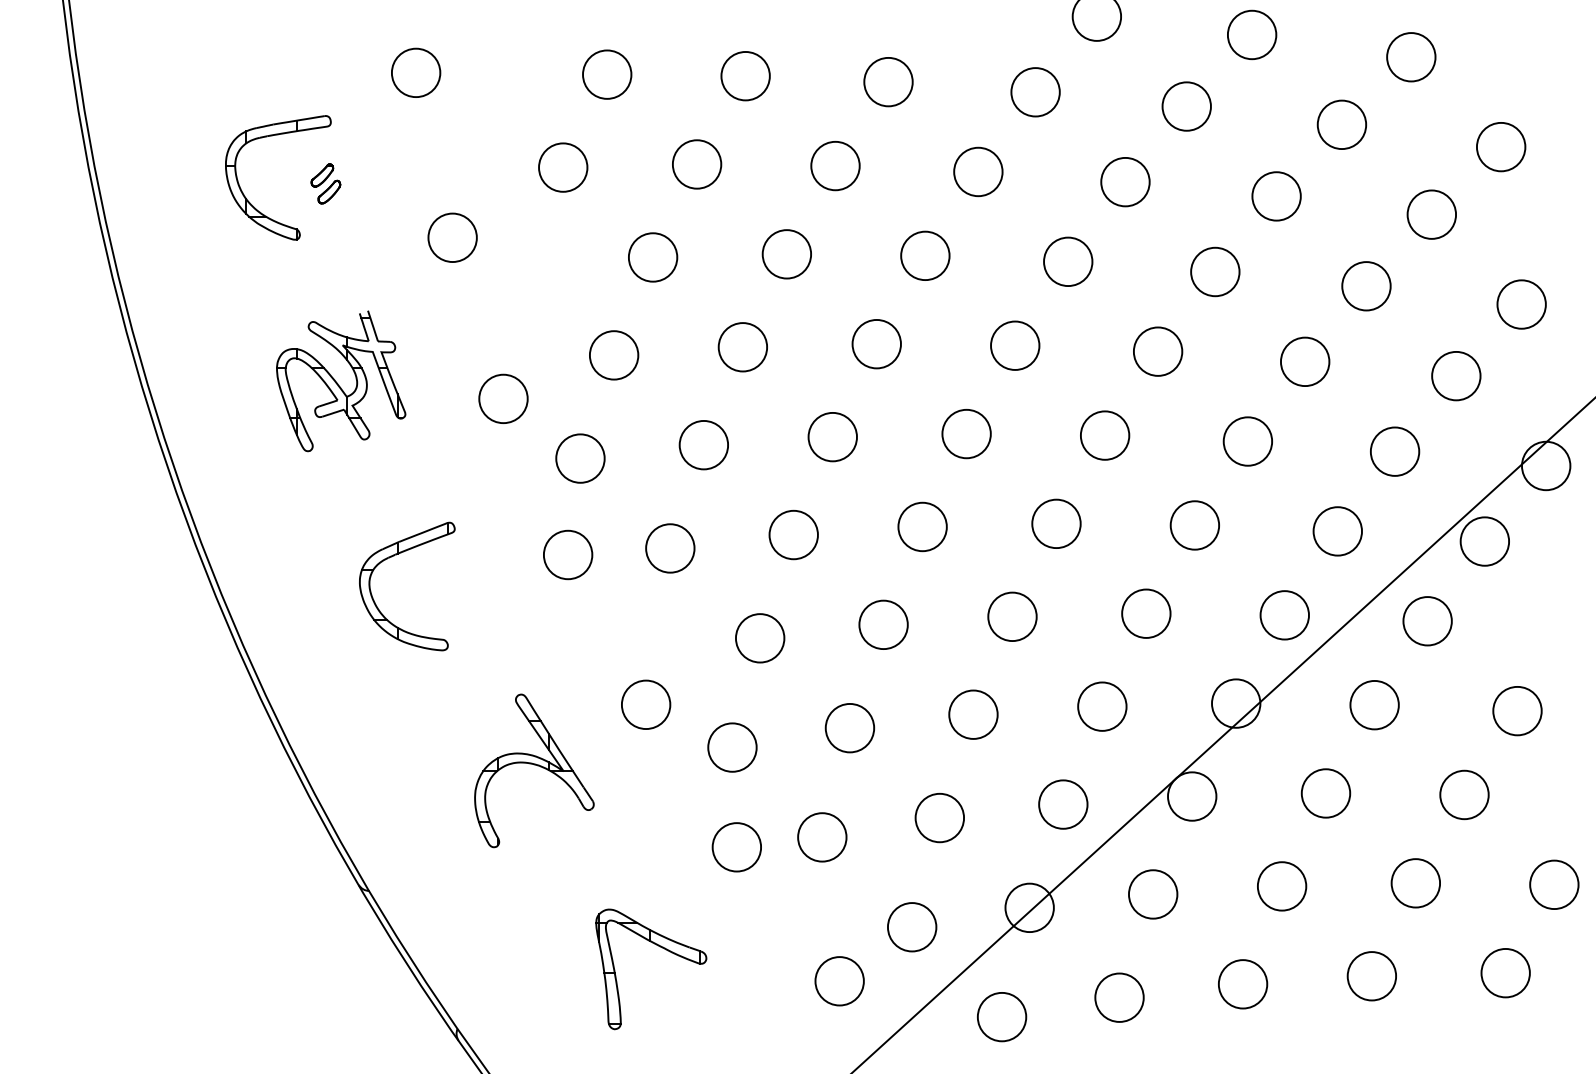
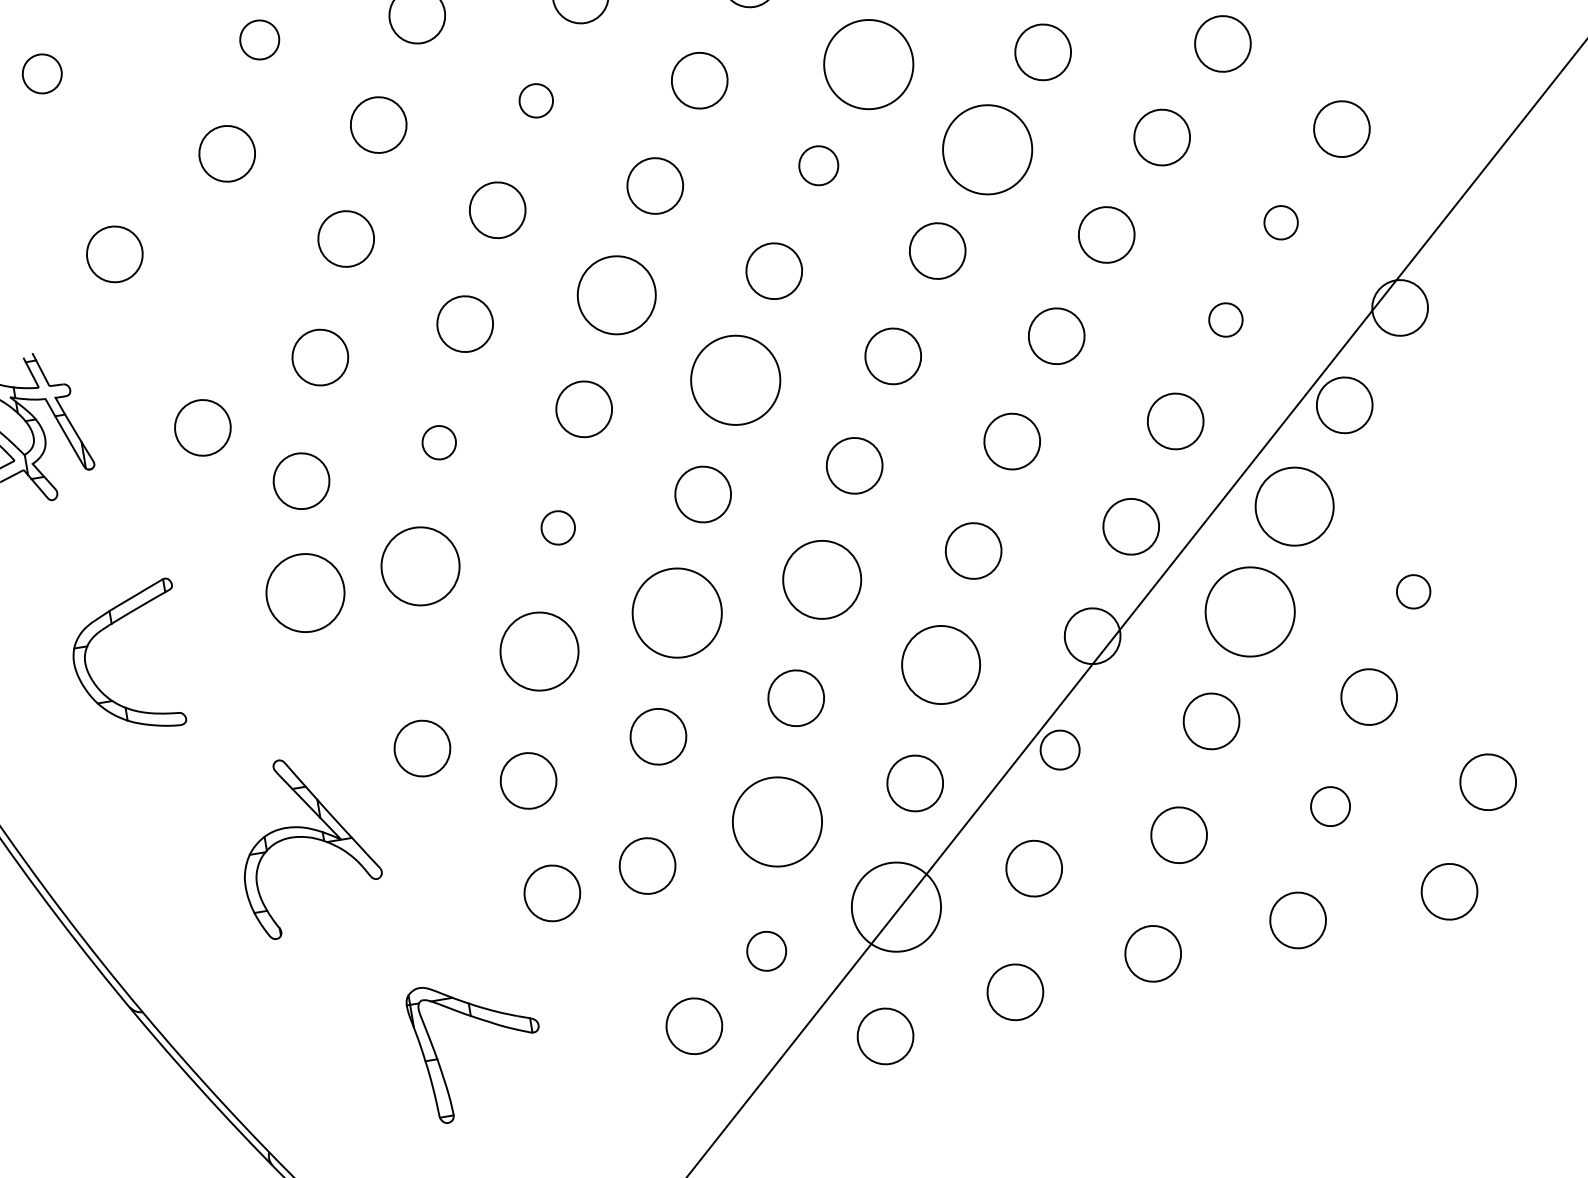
circle: (415, 72) -> (41, 73), size x0.7
circle: (607, 74) -> (260, 39), size x0.7
circle: (835, 165) -> (536, 100), size x0.6
circle: (1125, 181) -> (868, 63), size x1.6
circle: (1068, 261) -> (818, 165), size x0.7
circle: (1215, 271) -> (987, 149), size x1.6
circle: (876, 344) -> (616, 295), size x1.4
circle: (1456, 375) -> (1281, 222), size x0.6
circle: (966, 434) -> (735, 381), size x1.6
circle: (703, 444) -> (438, 442), size x0.6
circle: (1395, 451) -> (1226, 319), size x0.6
circle: (793, 534) -> (557, 527), size x0.6
circle: (670, 548) -> (420, 566), size x1.4
circle: (568, 554) -> (306, 592), size x1.4
circle: (1012, 616) -> (822, 579), size x1.4
circle: (1427, 621) -> (1294, 506), size x1.4
circle: (883, 624) -> (677, 612), size x1.6
circle: (759, 638) -> (538, 651), size x1.4
circle: (1374, 704) -> (1249, 611), size x1.6
circle: (1102, 706) -> (941, 664), size x1.4
circle: (1517, 710) -> (1413, 591), size x0.6
circle: (1192, 796) -> (1060, 749), size x0.7
circle: (939, 817) -> (776, 821), size x1.6
circle: (1415, 883) -> (1330, 806), size x0.7
circle: (1029, 907) -> (896, 906), size x1.6
circle: (912, 927) -> (766, 951), size x0.7

